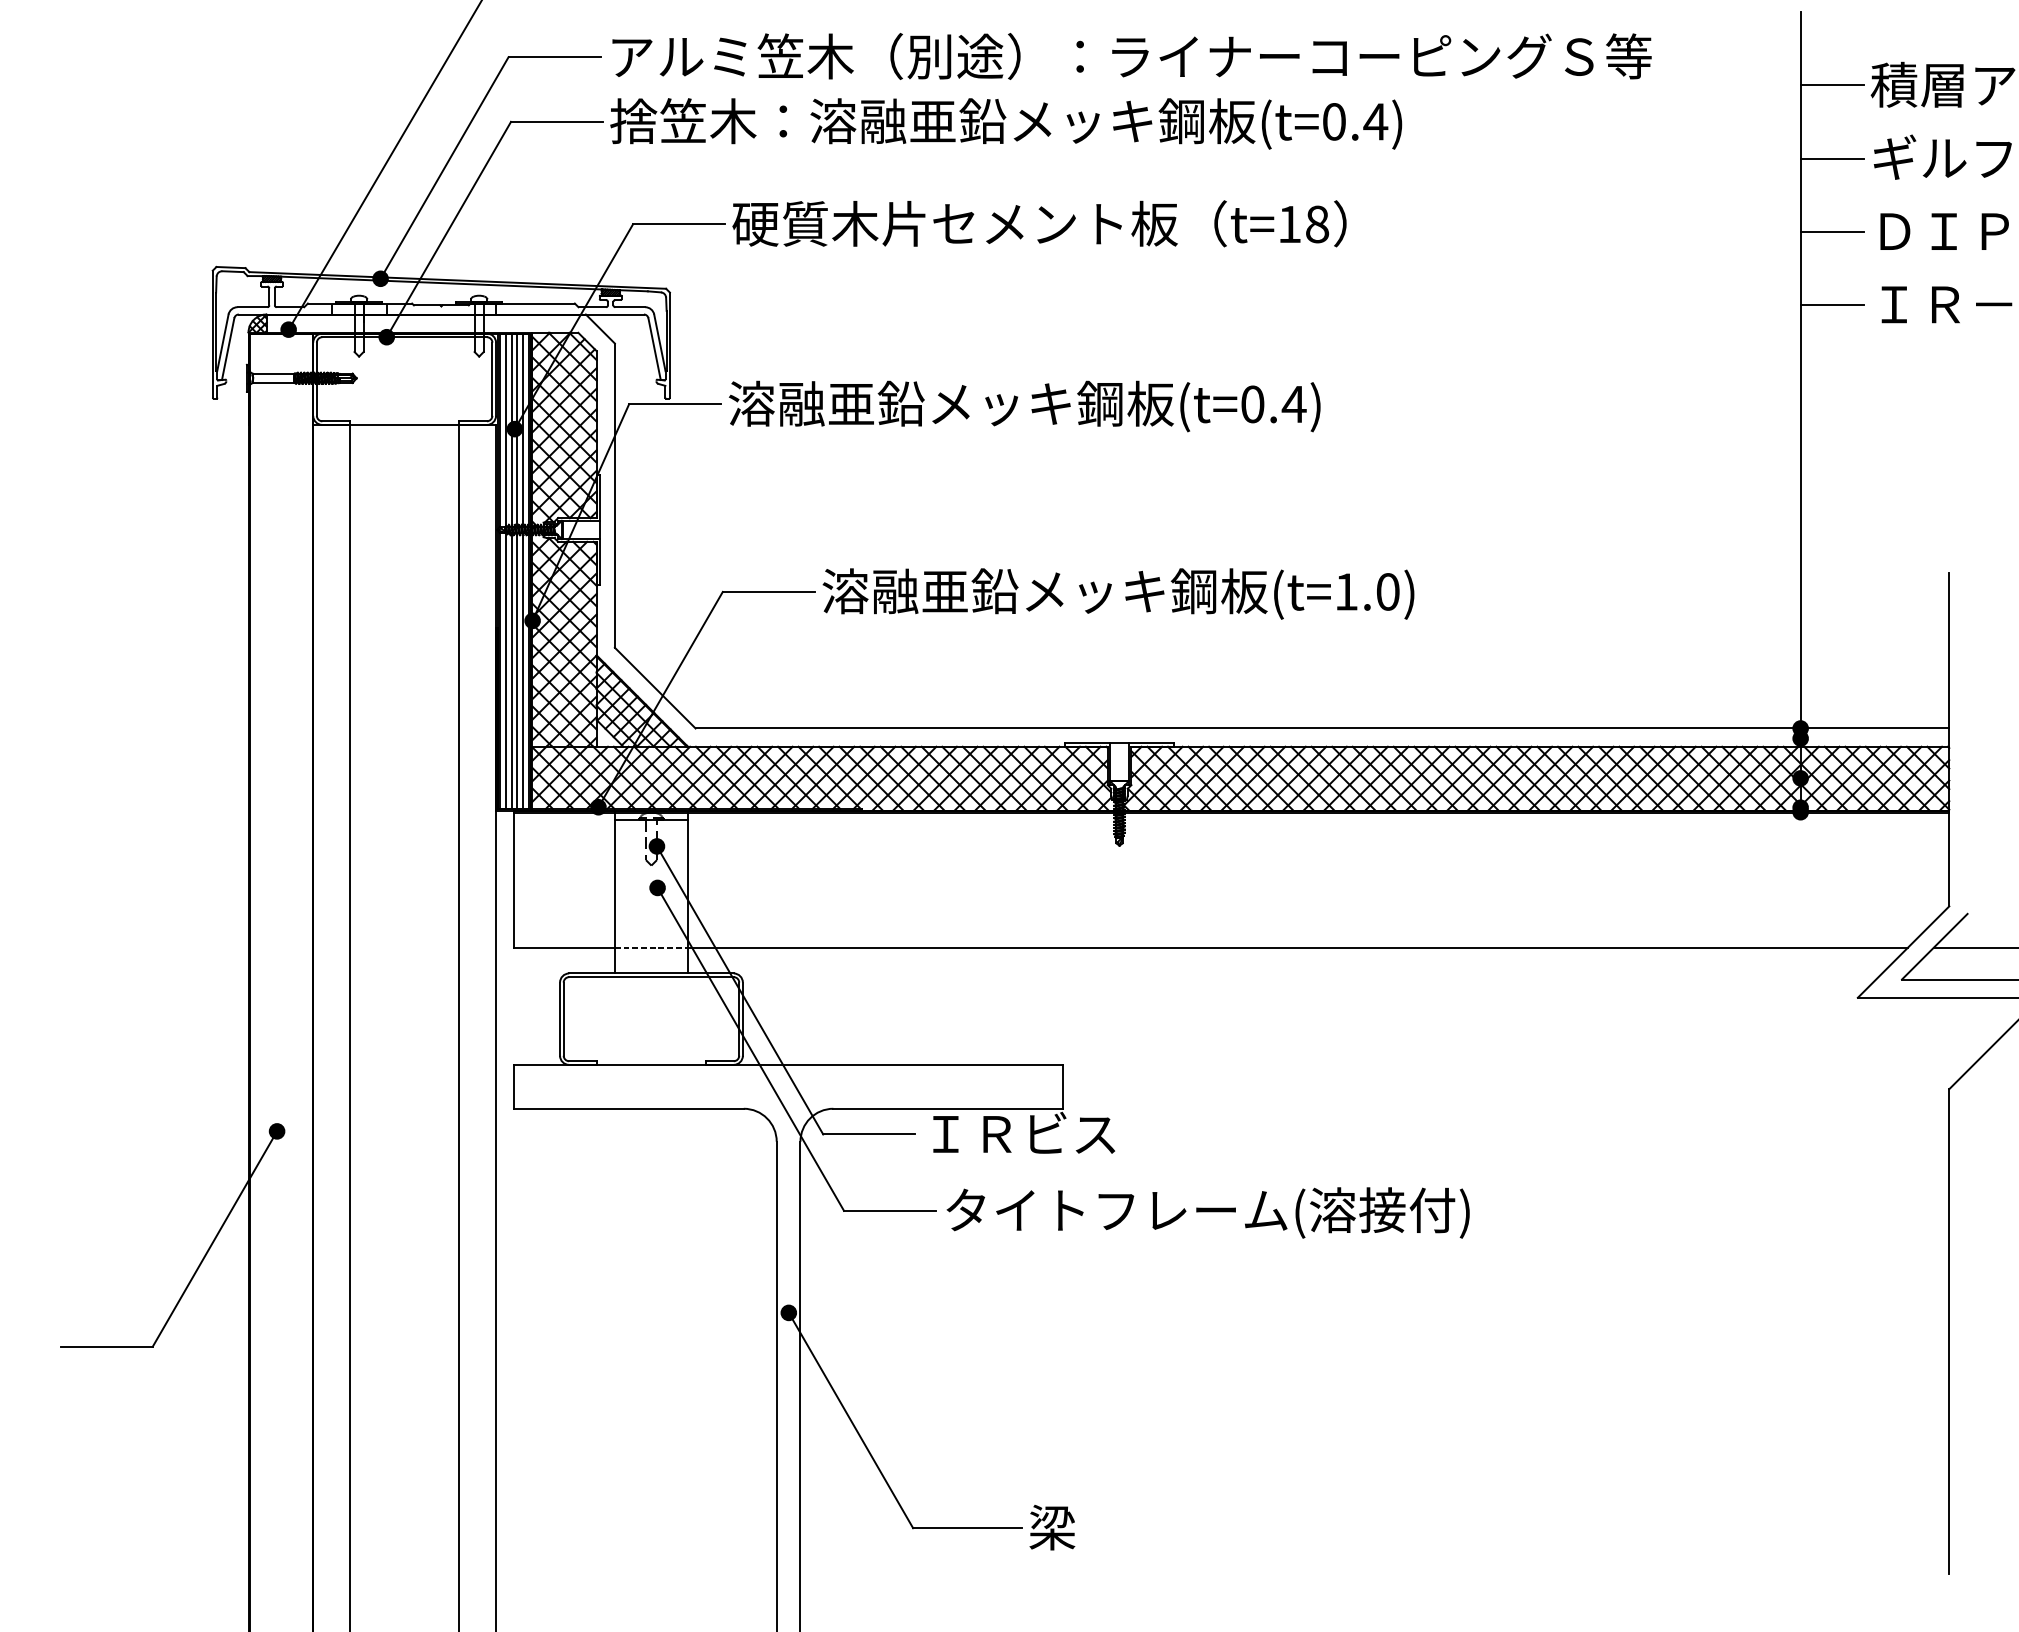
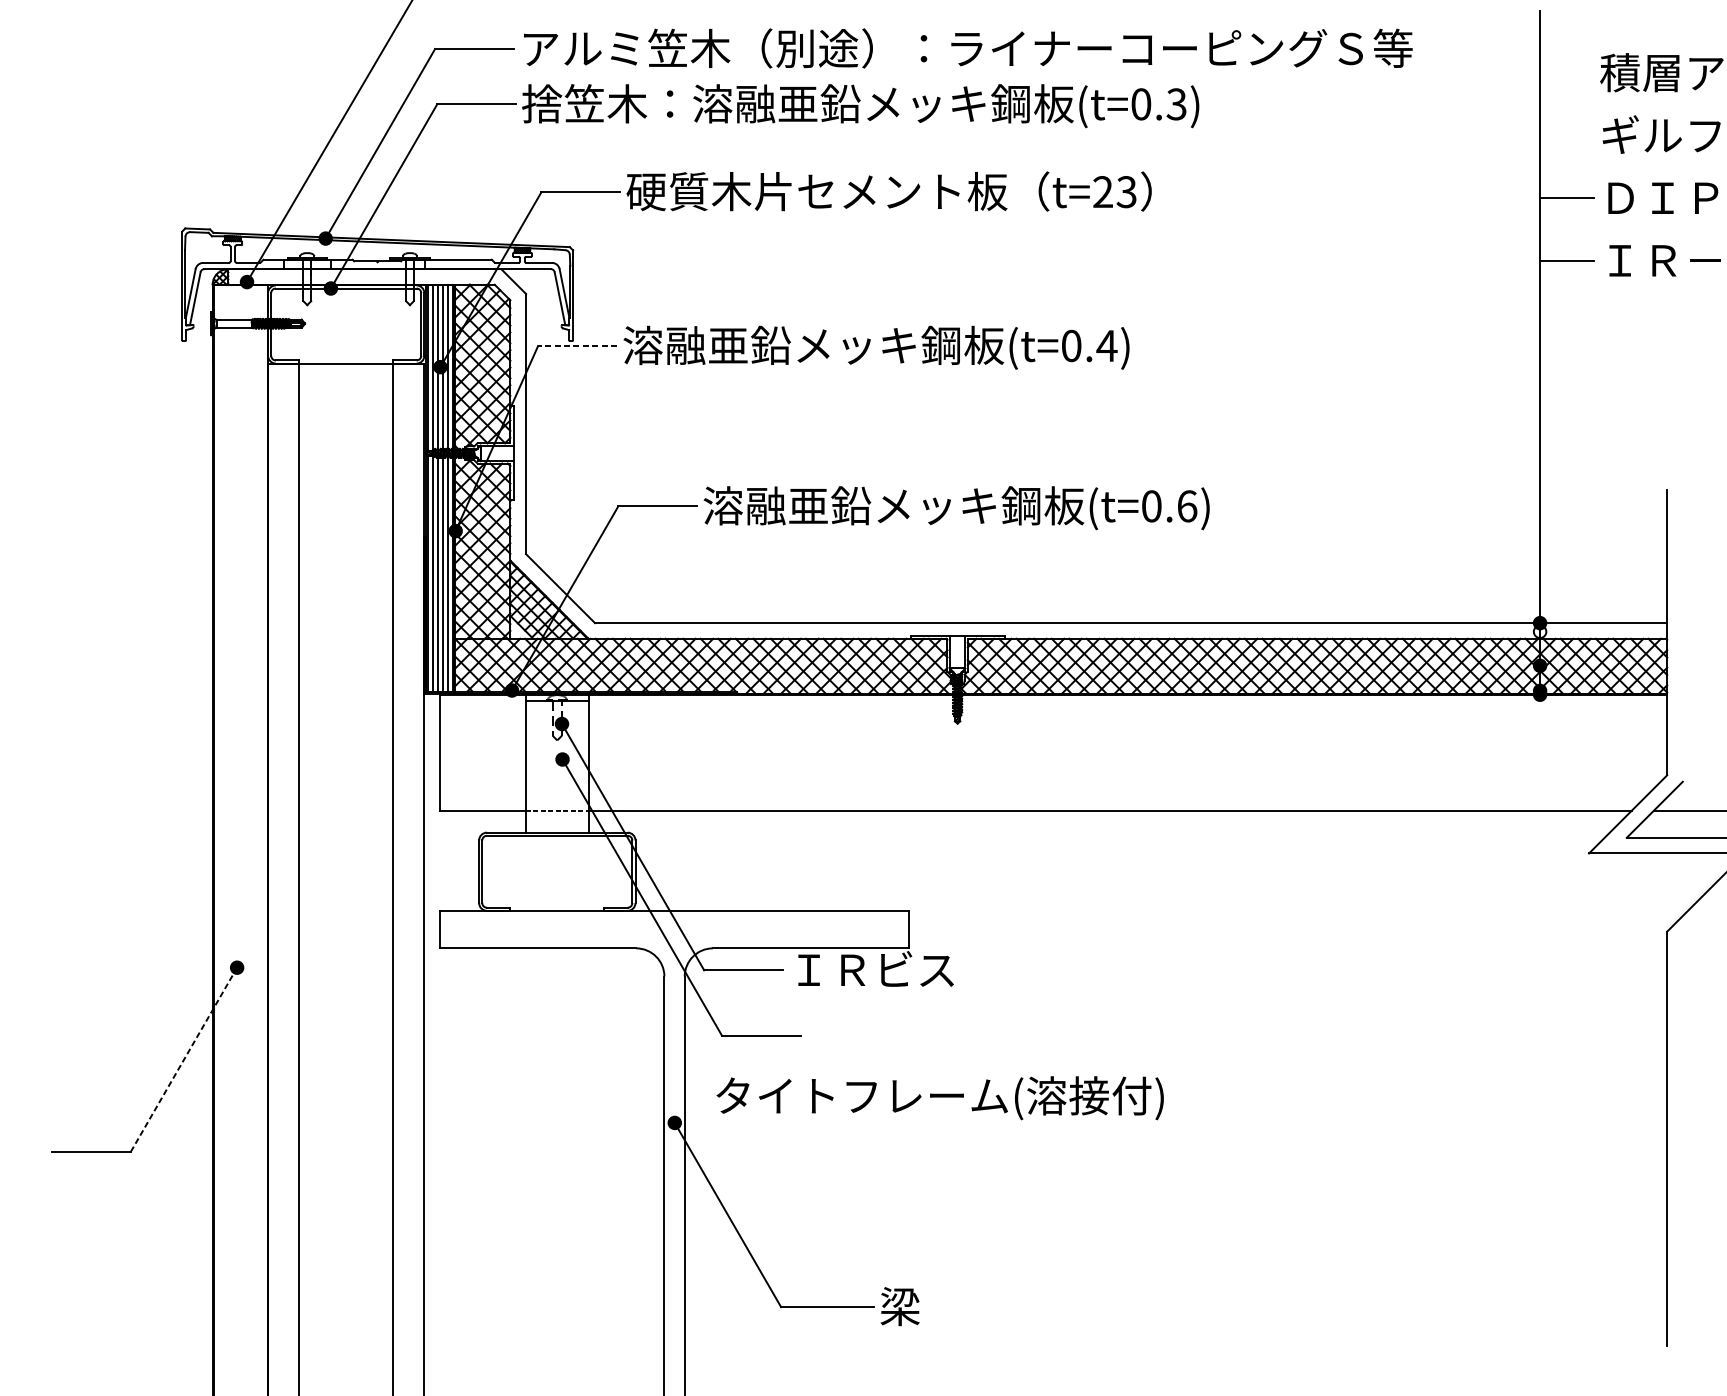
line: (1831, 85) -> (1566, 73), removed
text: (1375, 121) -> (1176, 104), (t=0.4) -> (t=0.3)
line: (1831, 158) -> (1566, 135), removed
text: (1303, 224) -> (1114, 192), t=18 -> t=23
line: (674, 404) -> (577, 346), solid -> dashed
text: (1367, 591) -> (1169, 506), (t=1.0) -> (t=0.6)
fill: (1800, 738) -> (1539, 631), removed
text: (1207, 1212) -> (939, 1097), moved
line: (215, 1238) -> (184, 1059), solid -> dashed

